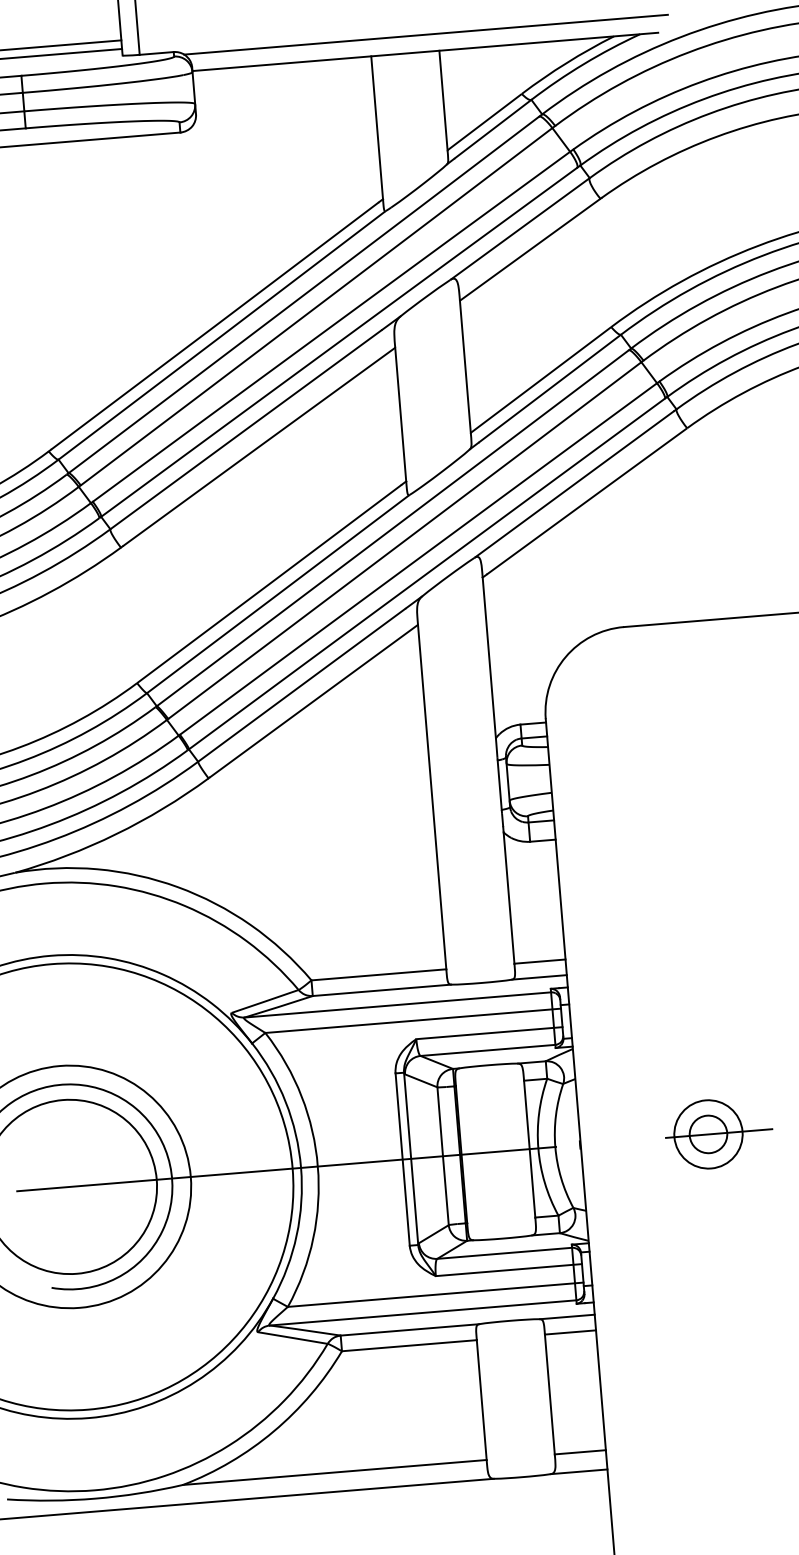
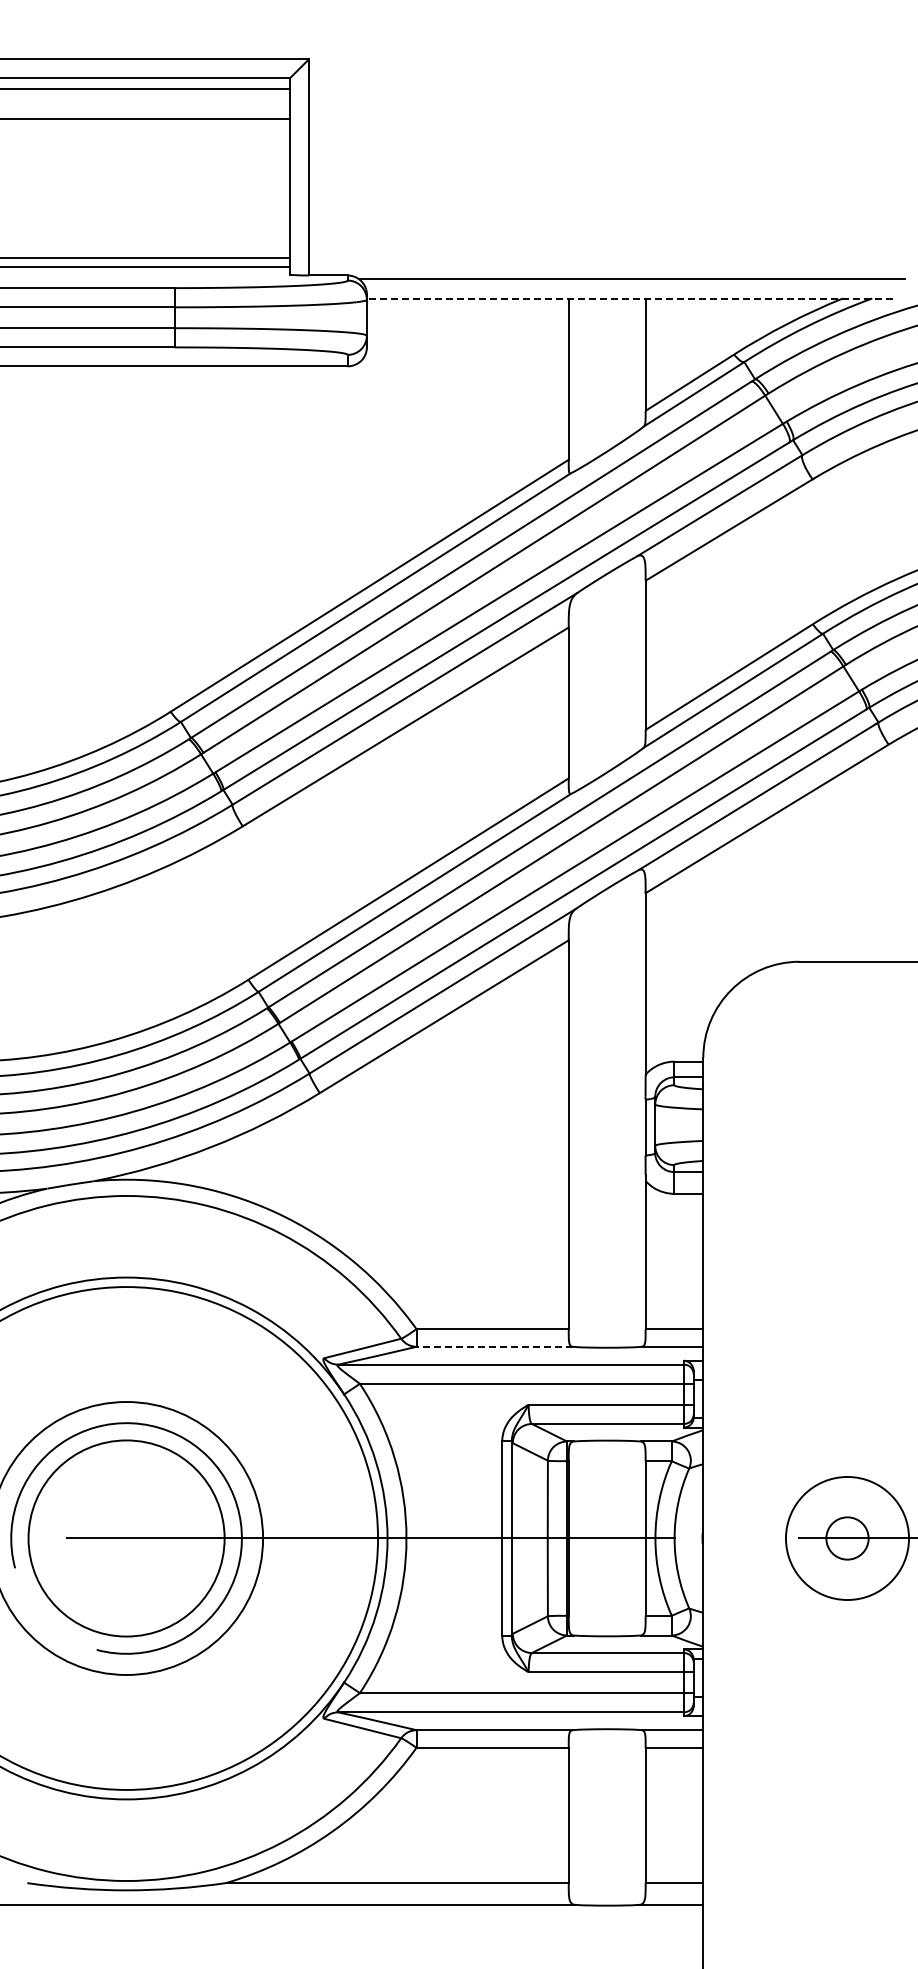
line: (425, 51) -> (629, 298), solid -> dashed
line: (381, 990) -> (494, 1346), solid -> dashed
circle: (708, 1134) -> (847, 1538), size x1.6

